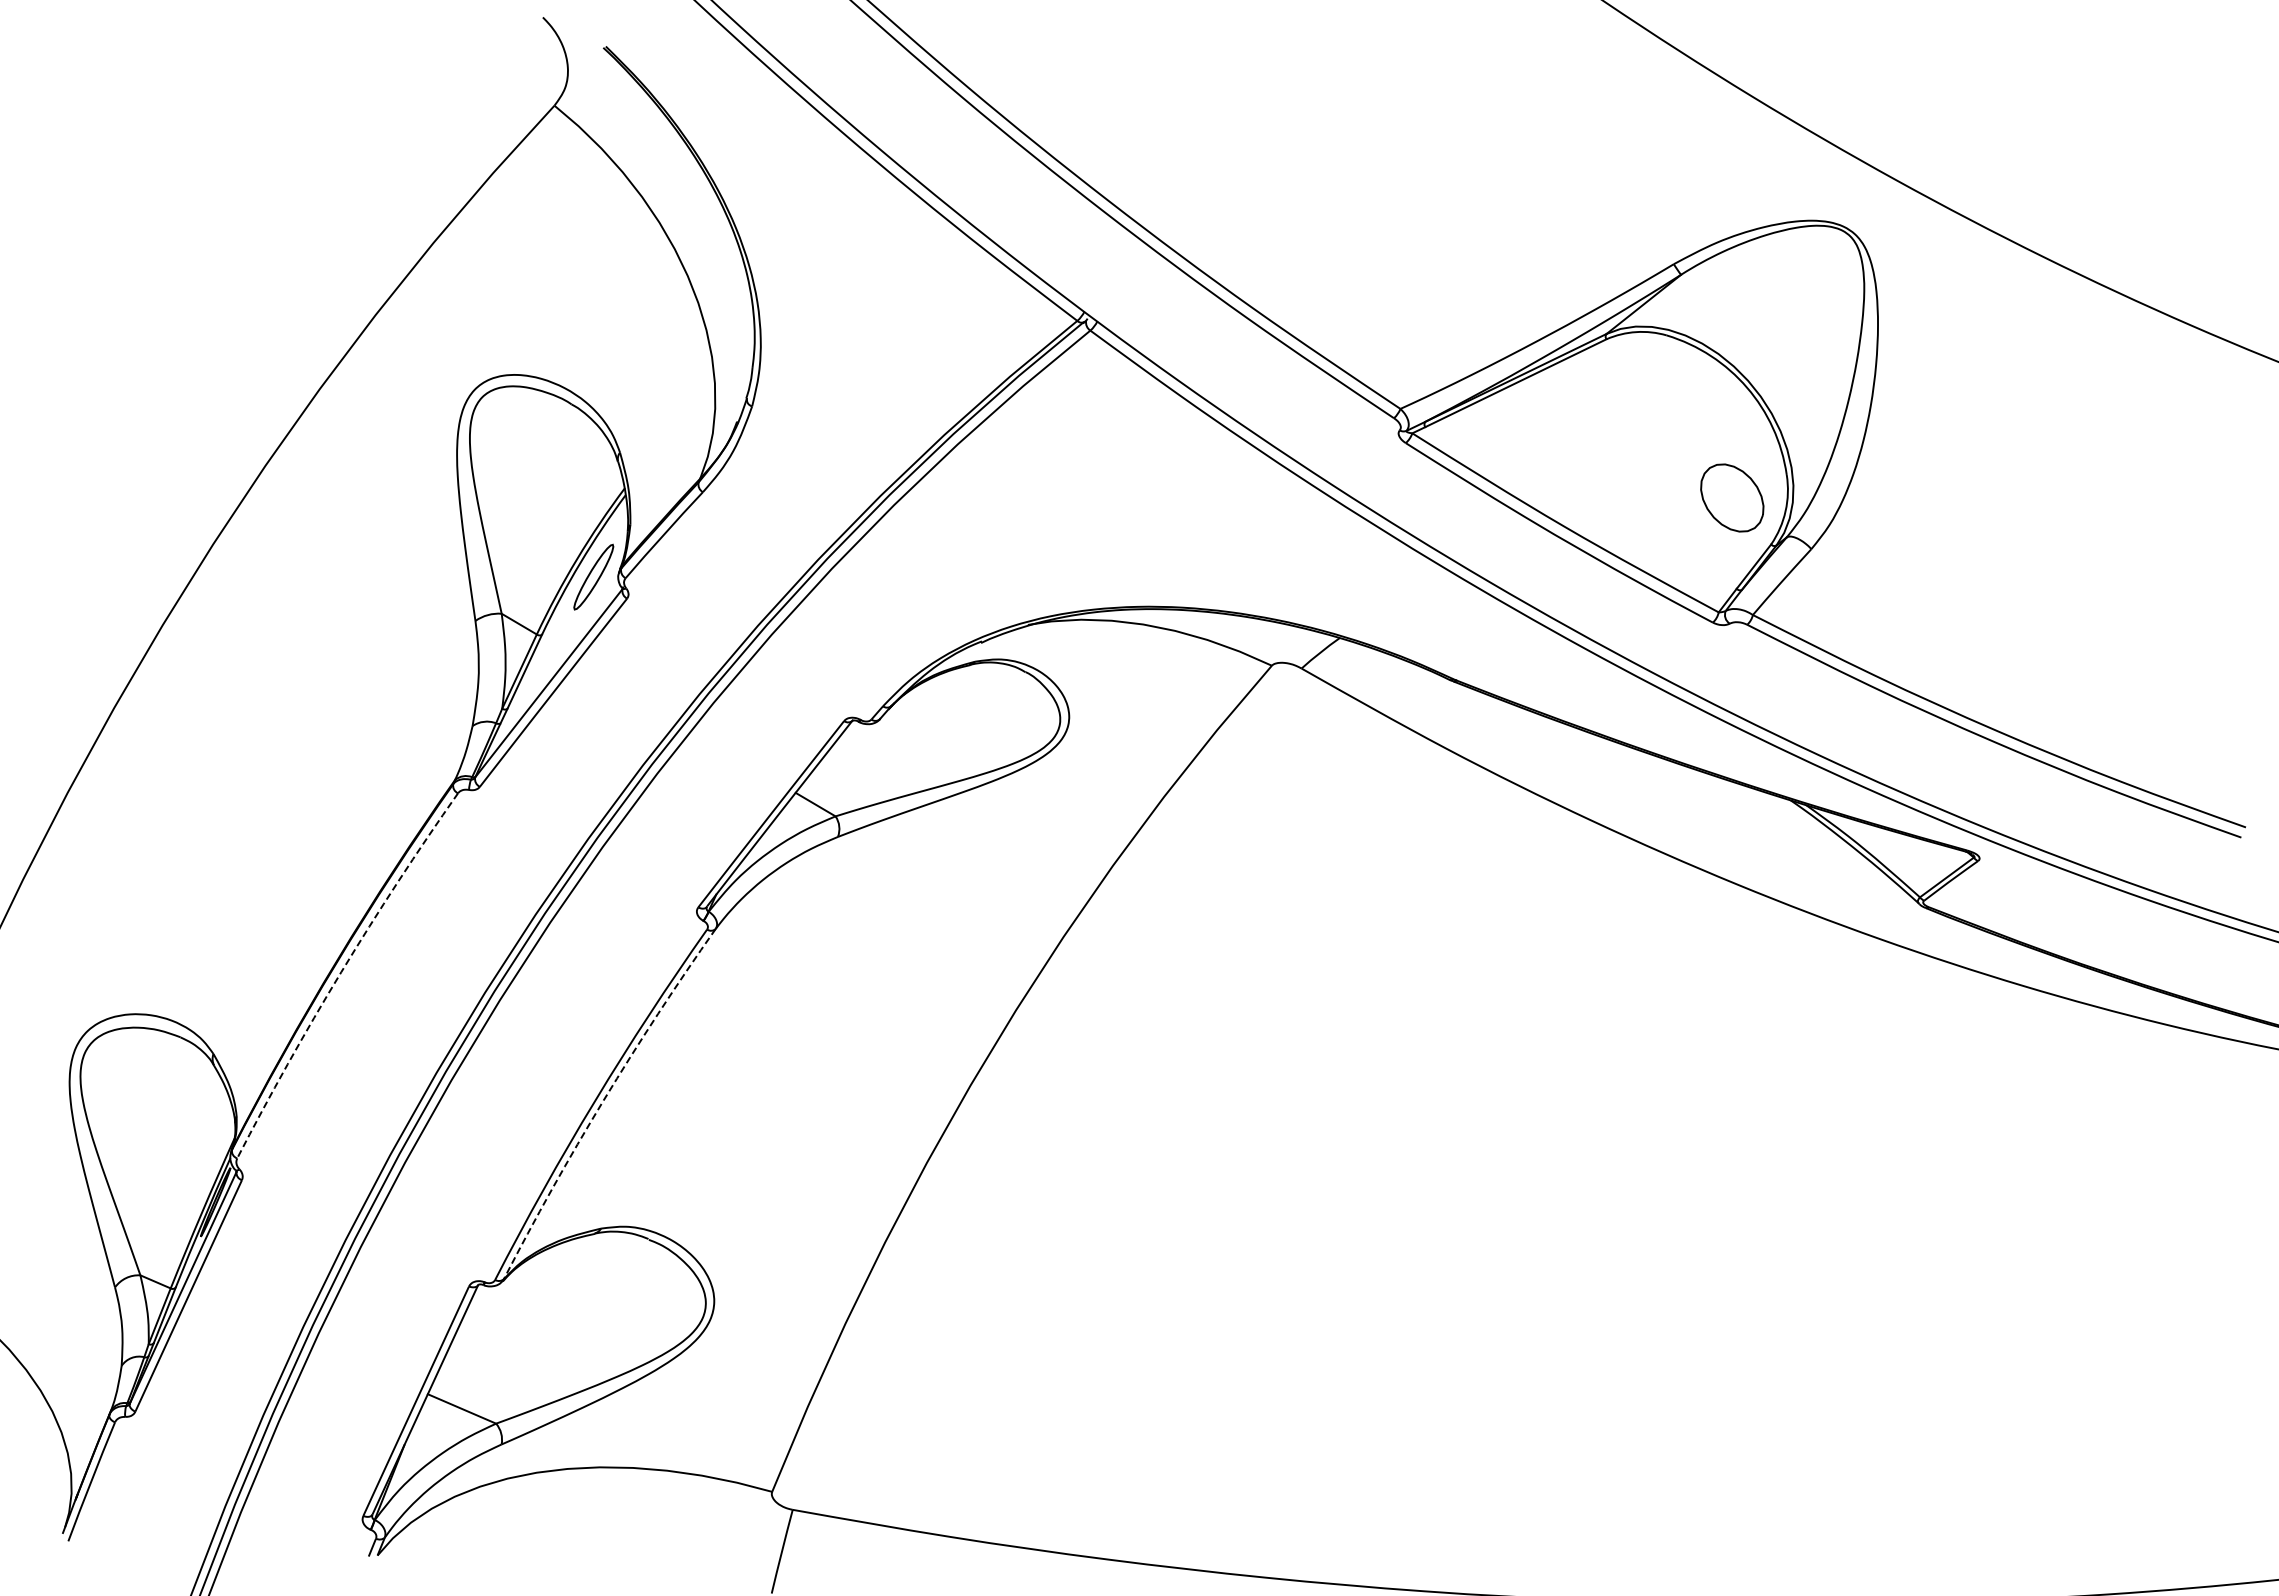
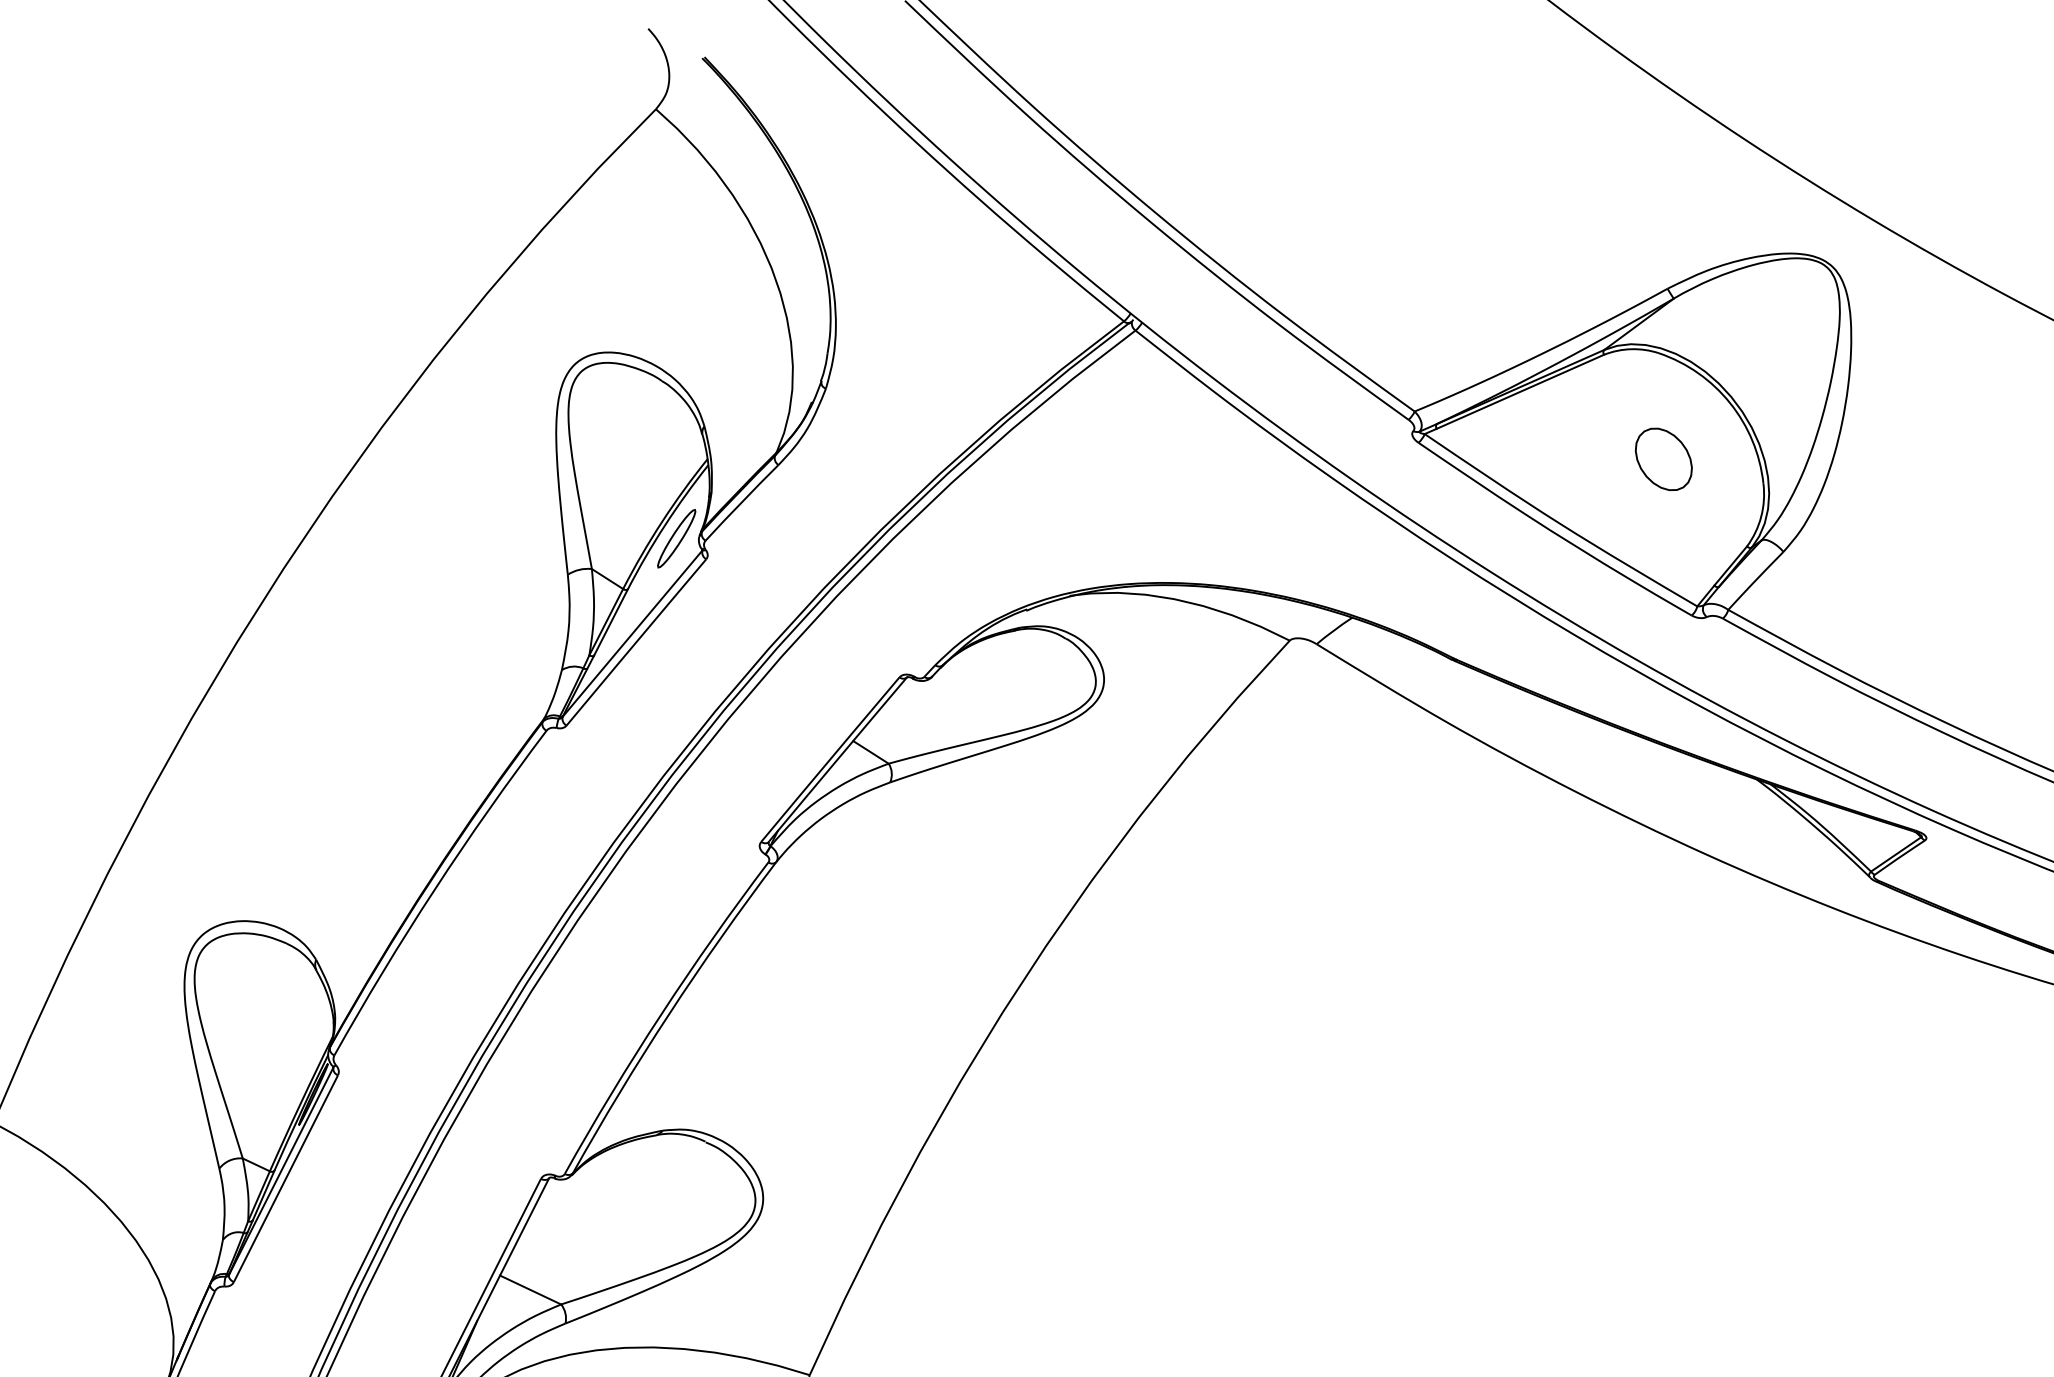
part: (1732, 497) -> (1664, 458), moved
arc: (341, 972) -> (435, 889), dashed -> solid
arc: (603, 1100) -> (668, 1014), dashed -> solid

